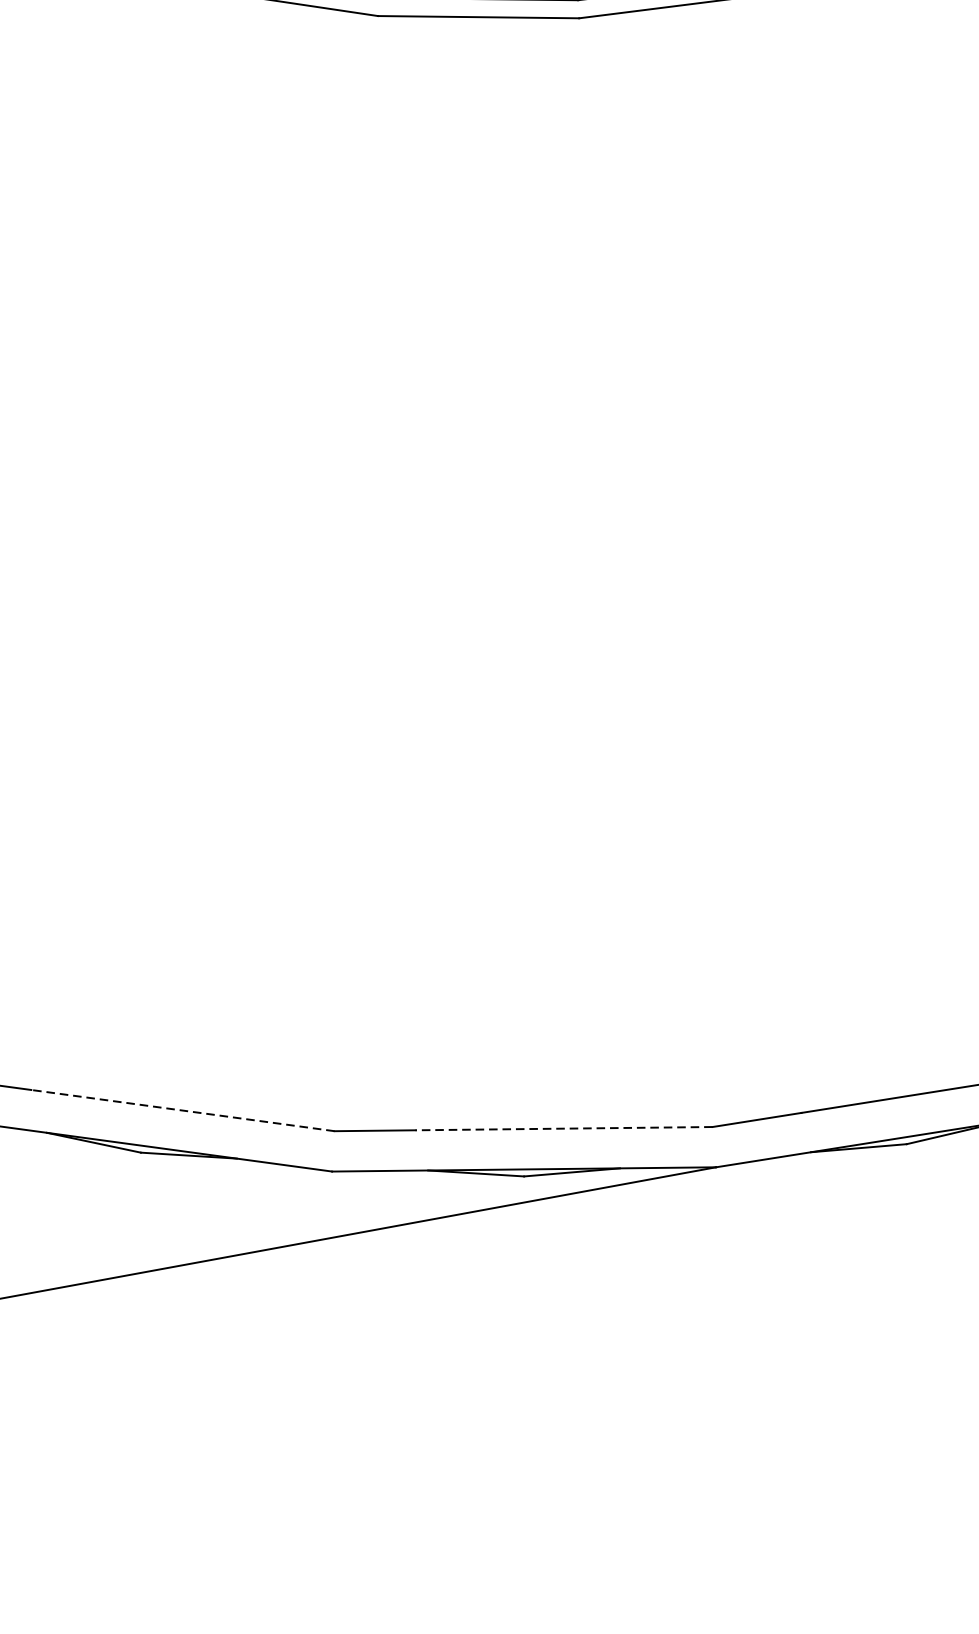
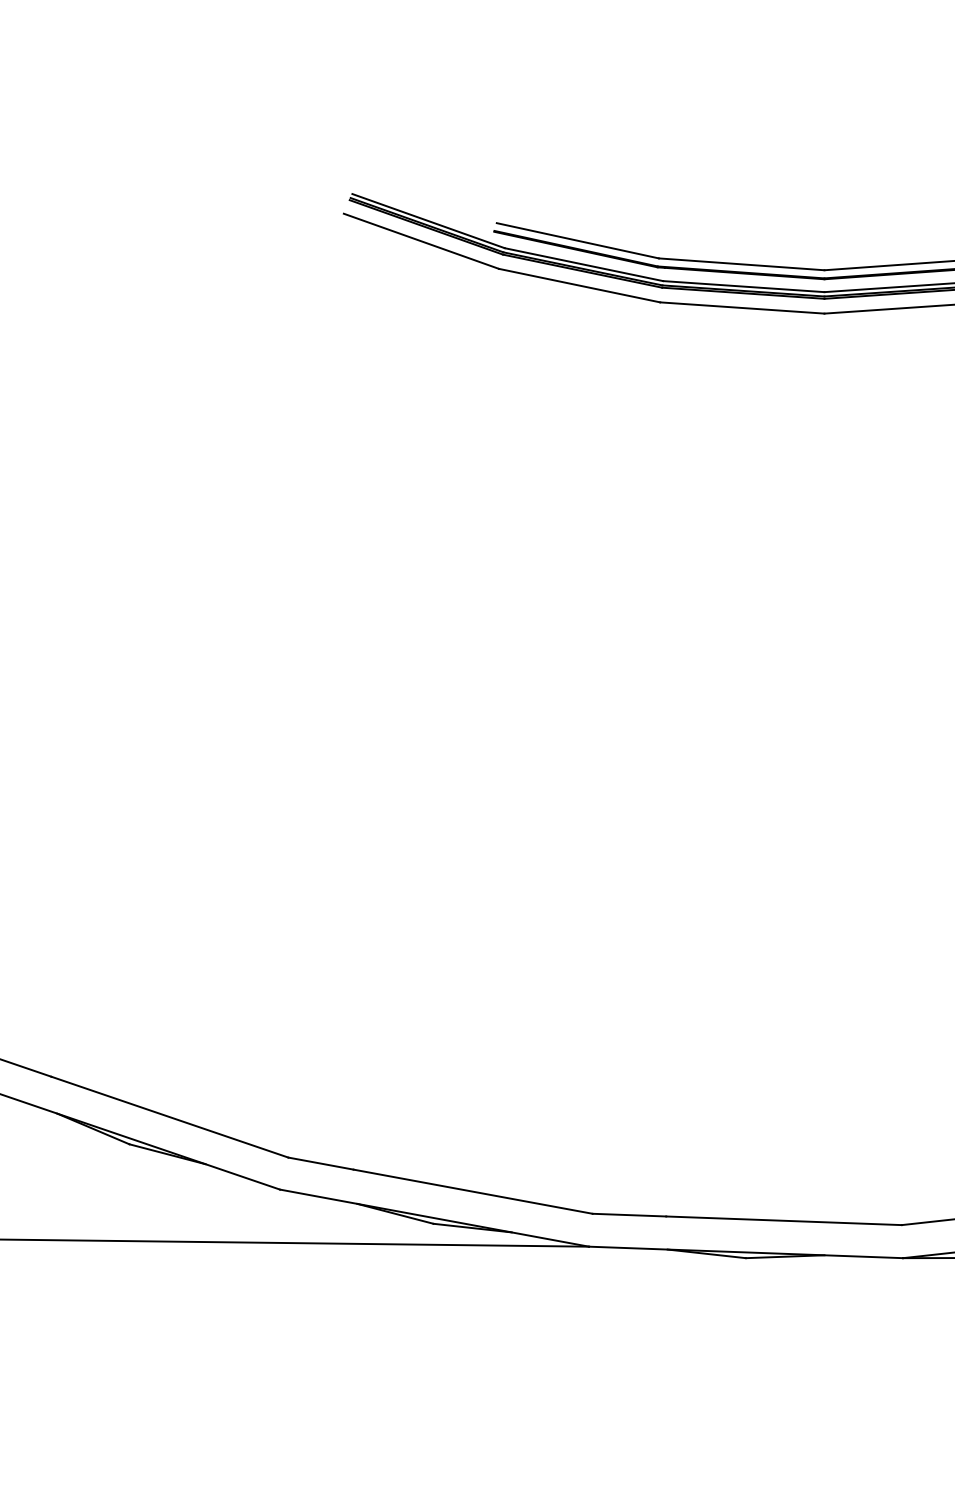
line: (182, 1109) -> (169, 1116), dashed -> solid
line: (564, 1128) -> (473, 1191), dashed -> solid

